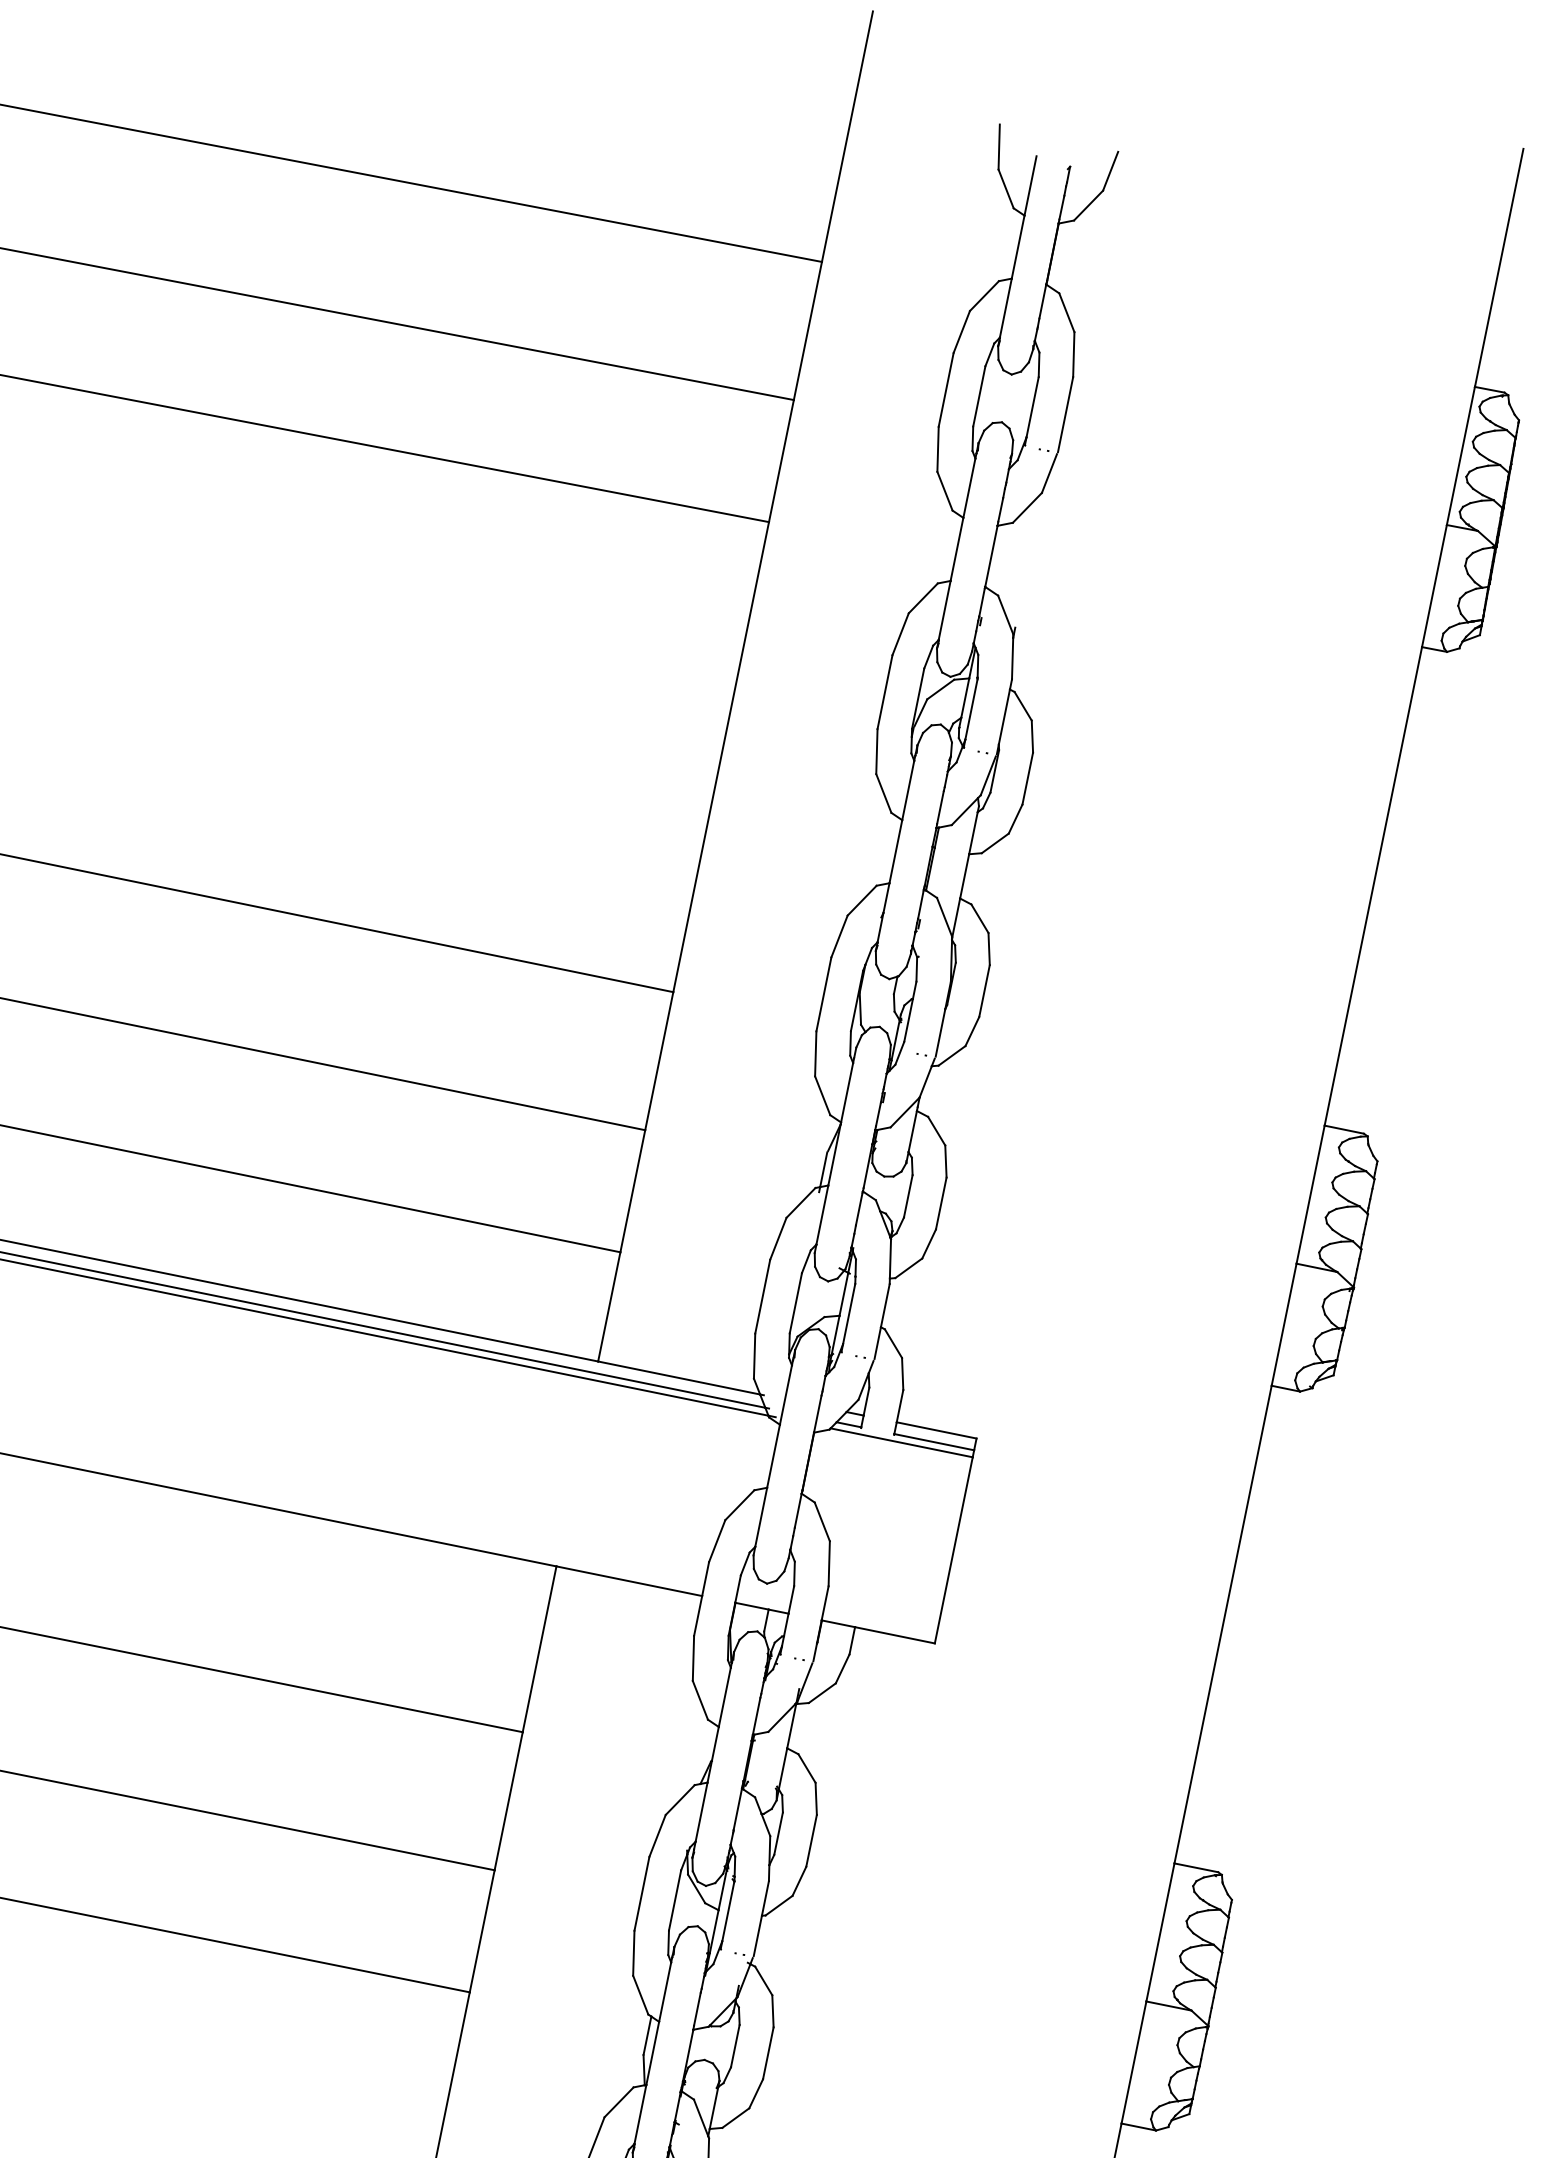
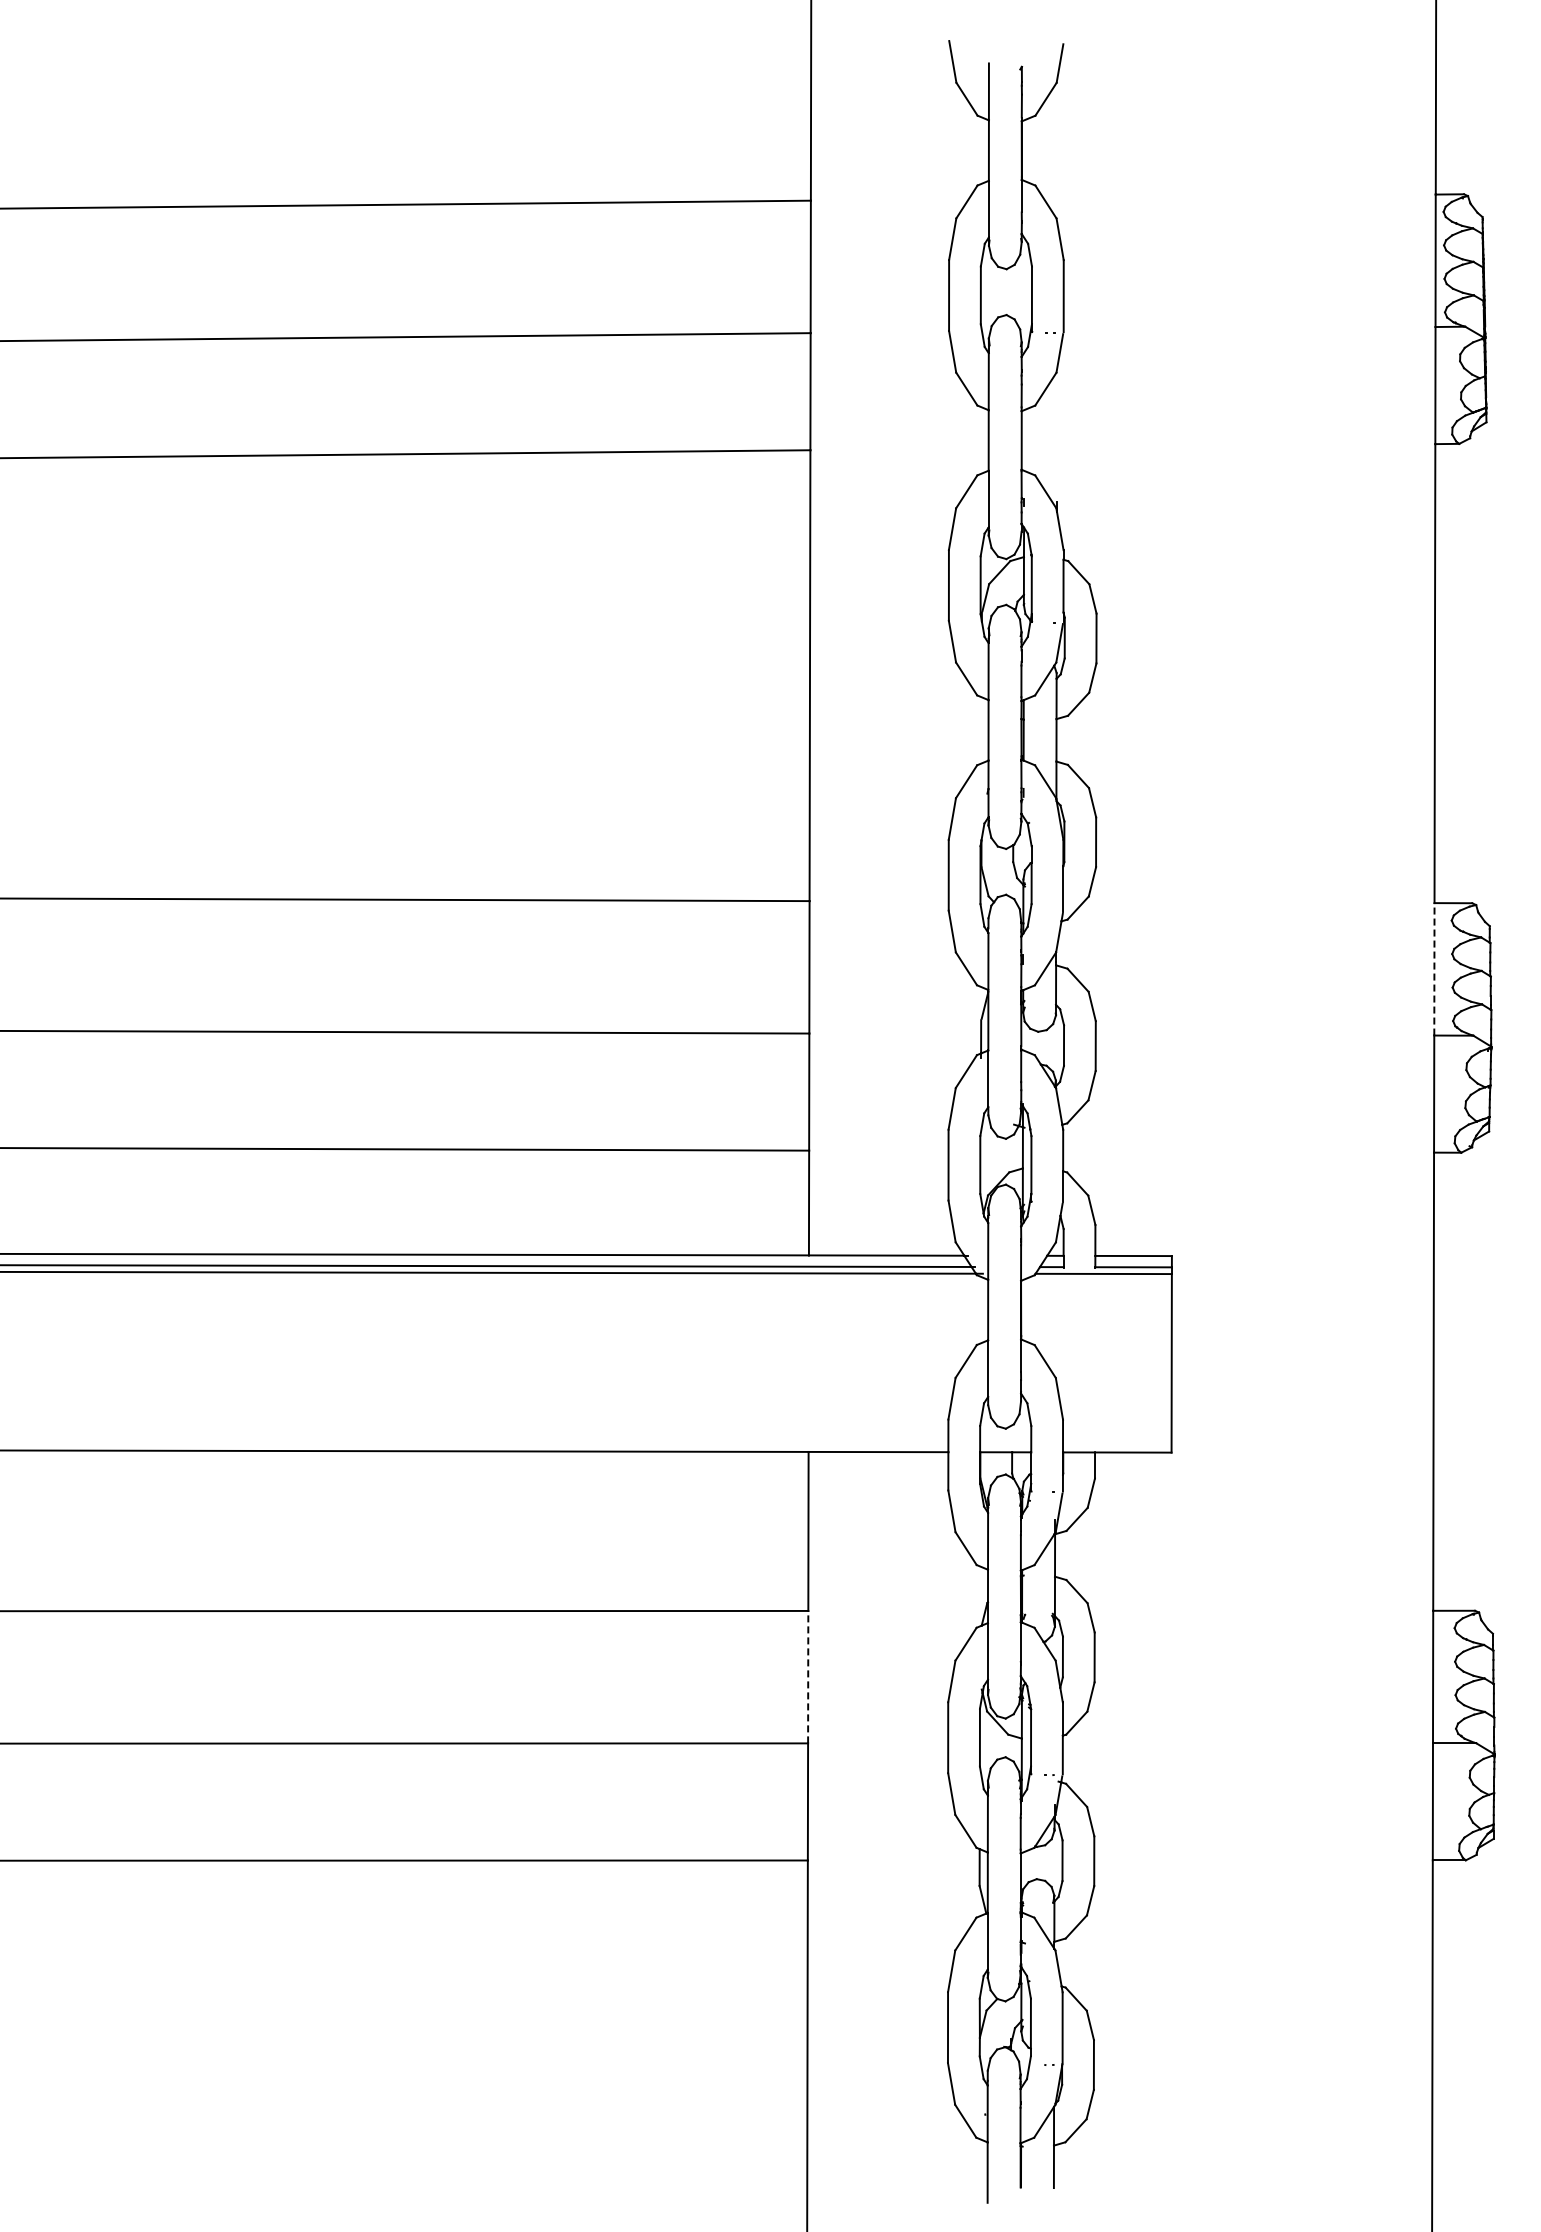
line: (1310, 1193) -> (1434, 968), solid -> dashed
line: (509, 1800) -> (808, 1676), solid -> dashed

